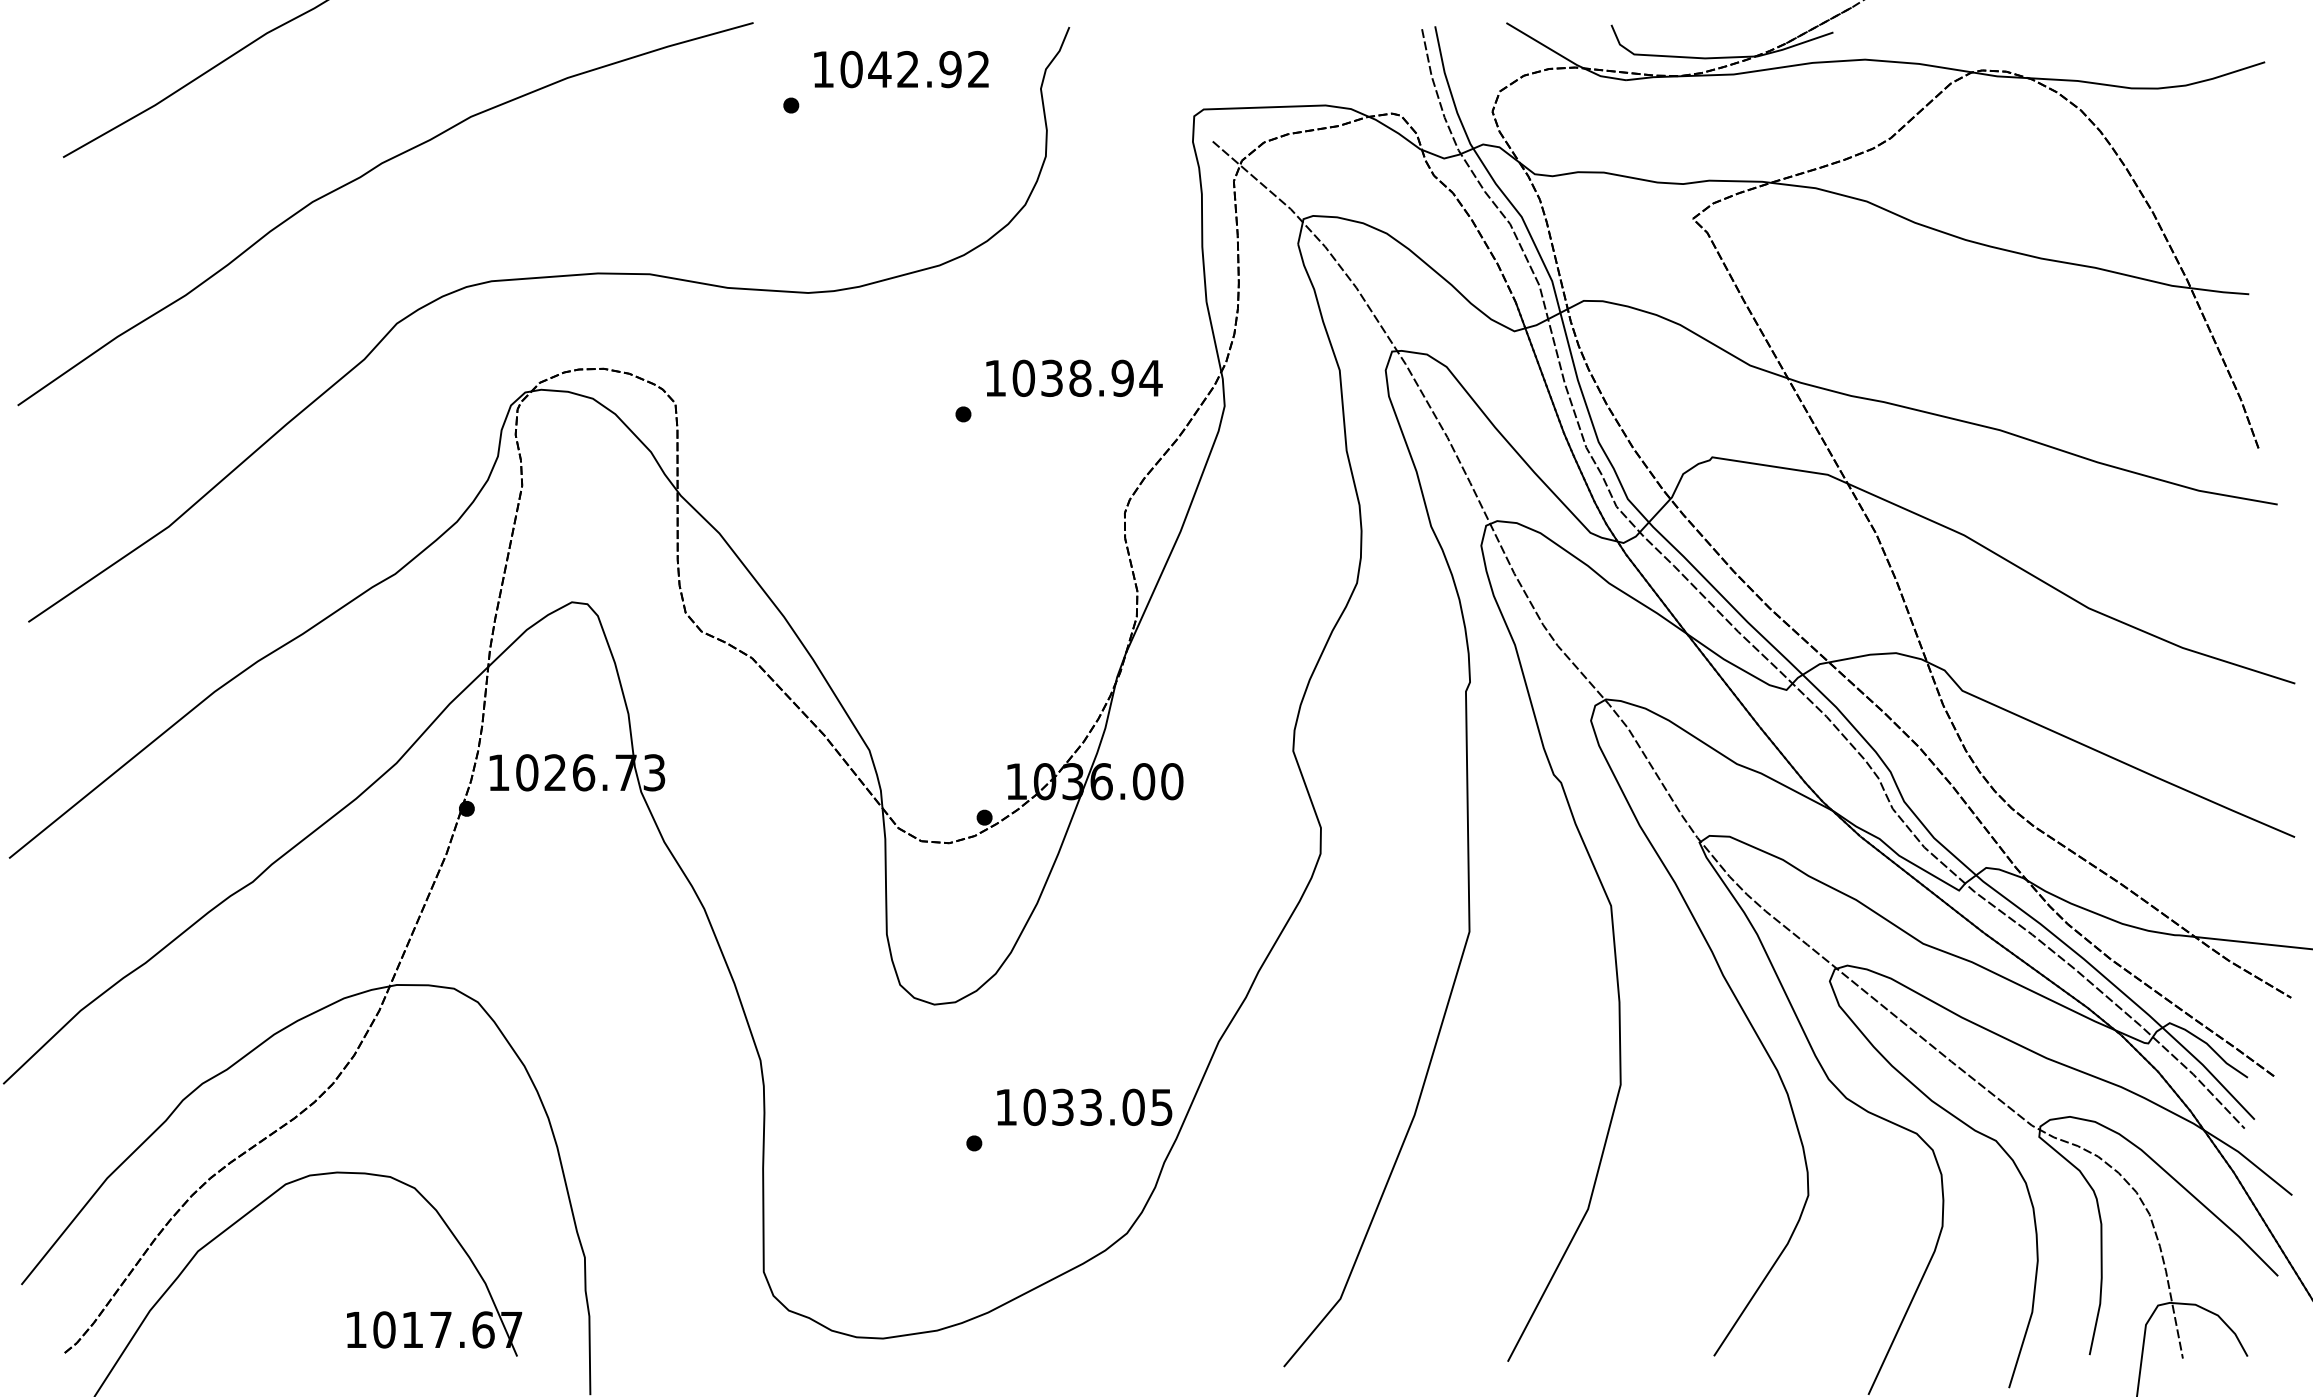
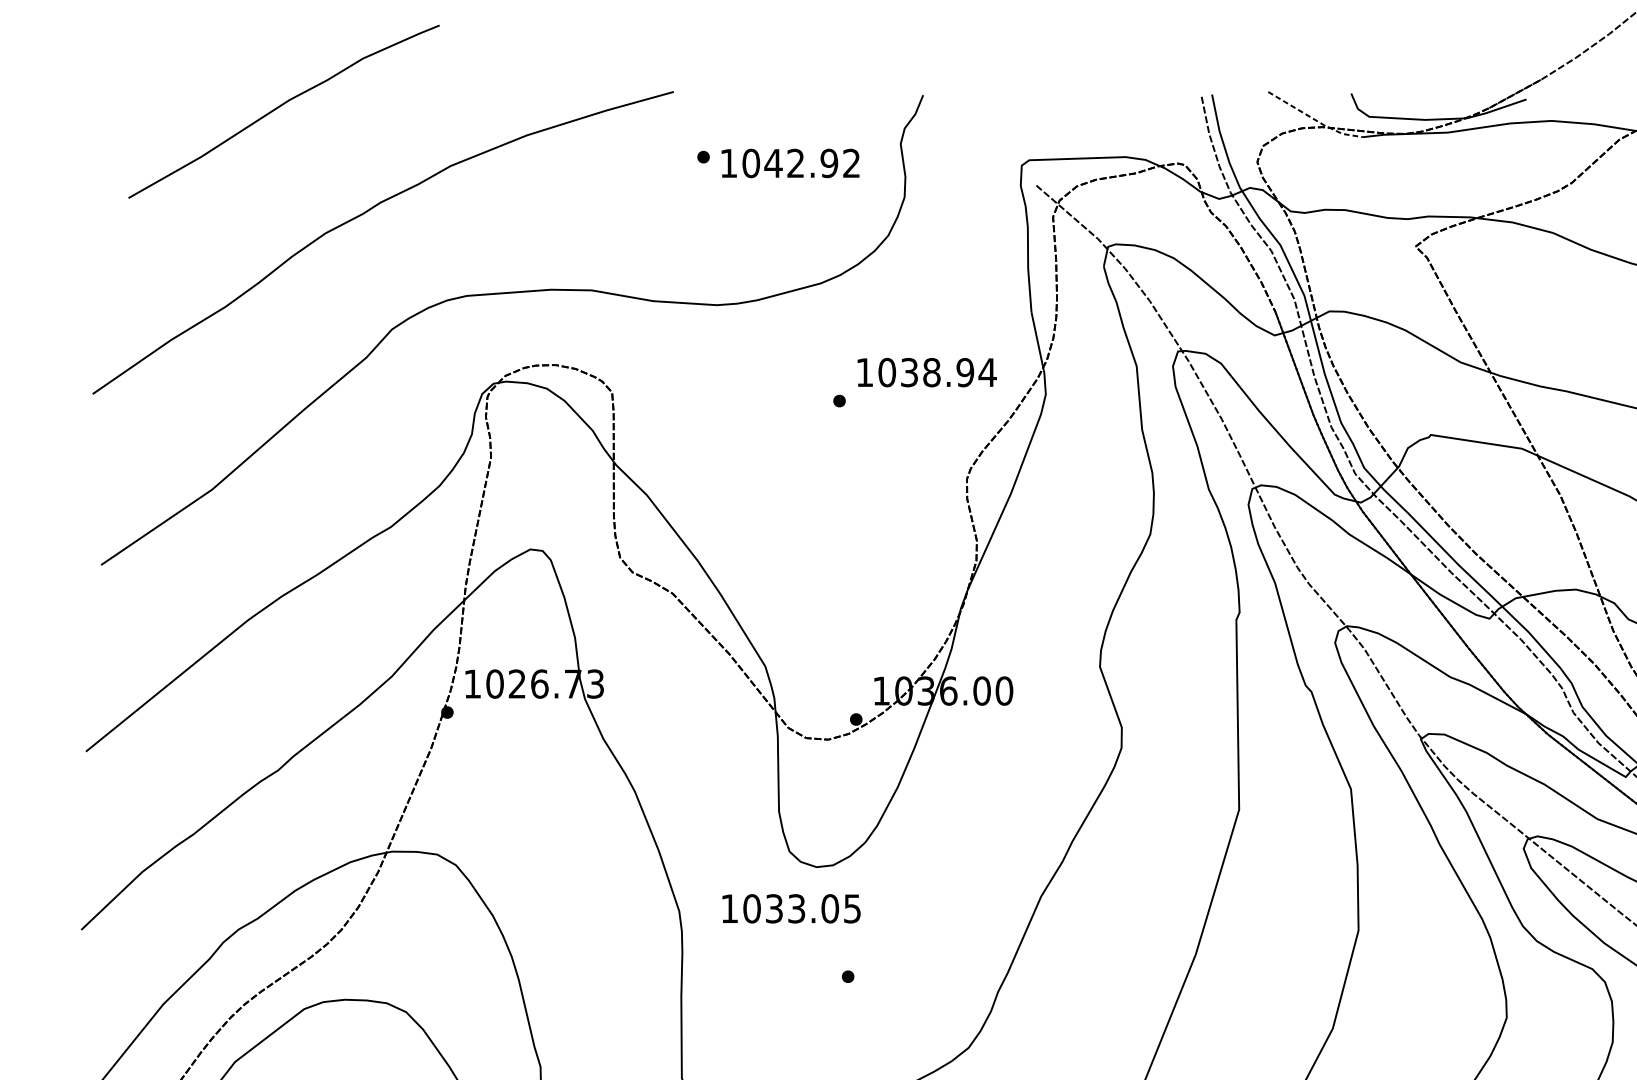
line: (1565, 58) -> (1314, 120), solid -> dashed
text: (901, 69) -> (790, 163), moved
text: (1084, 1106) -> (791, 908), moved

